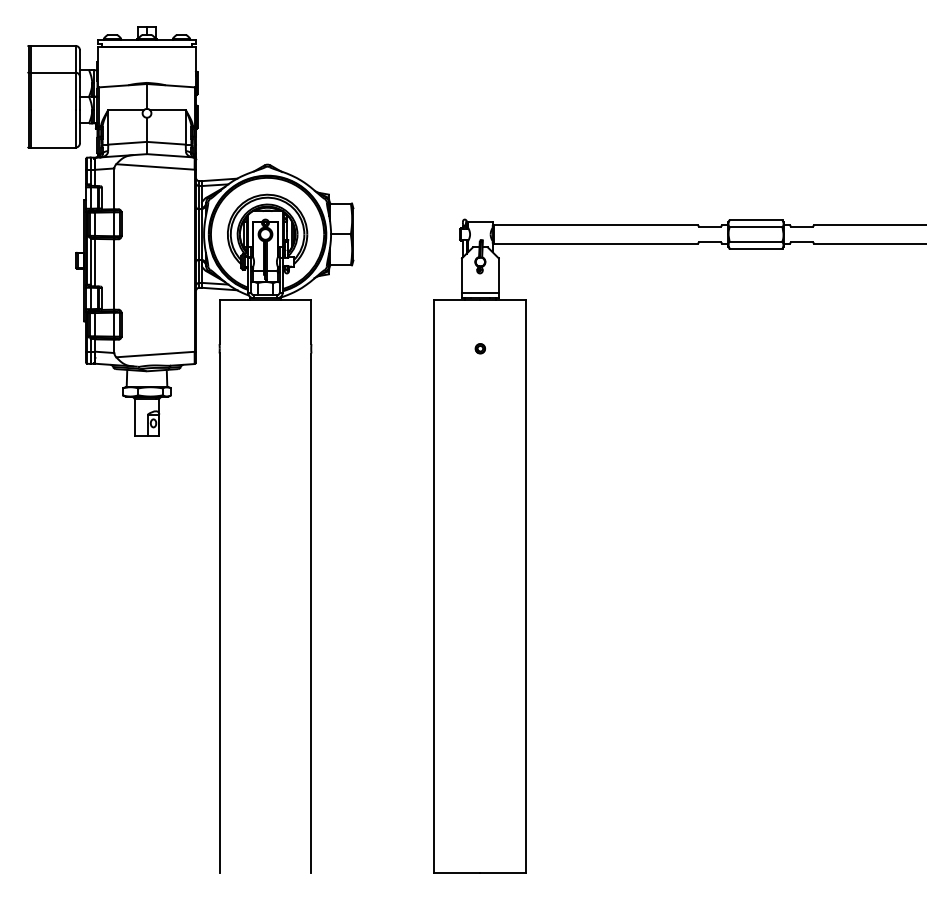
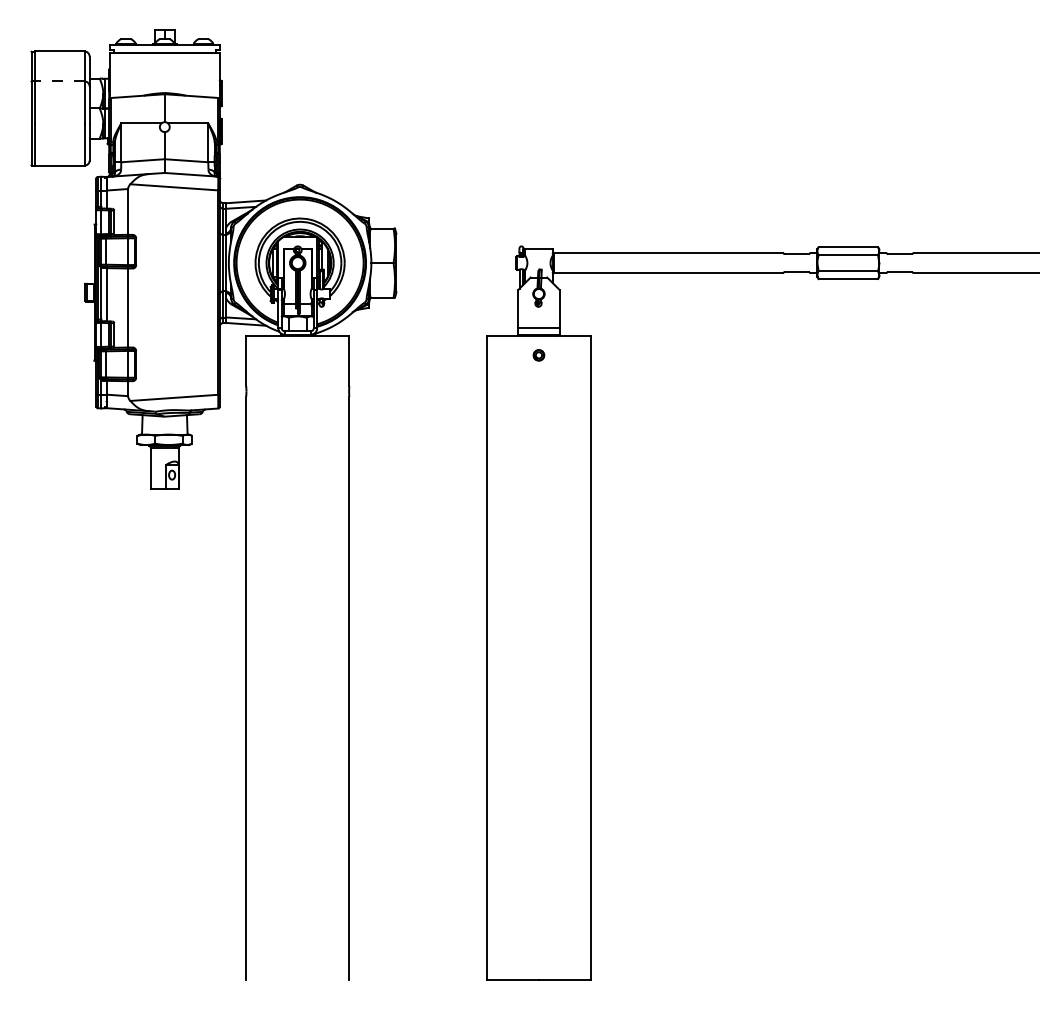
line: (53, 72) -> (59, 81), solid -> dashed
part: (479, 348) -> (538, 355), moved

